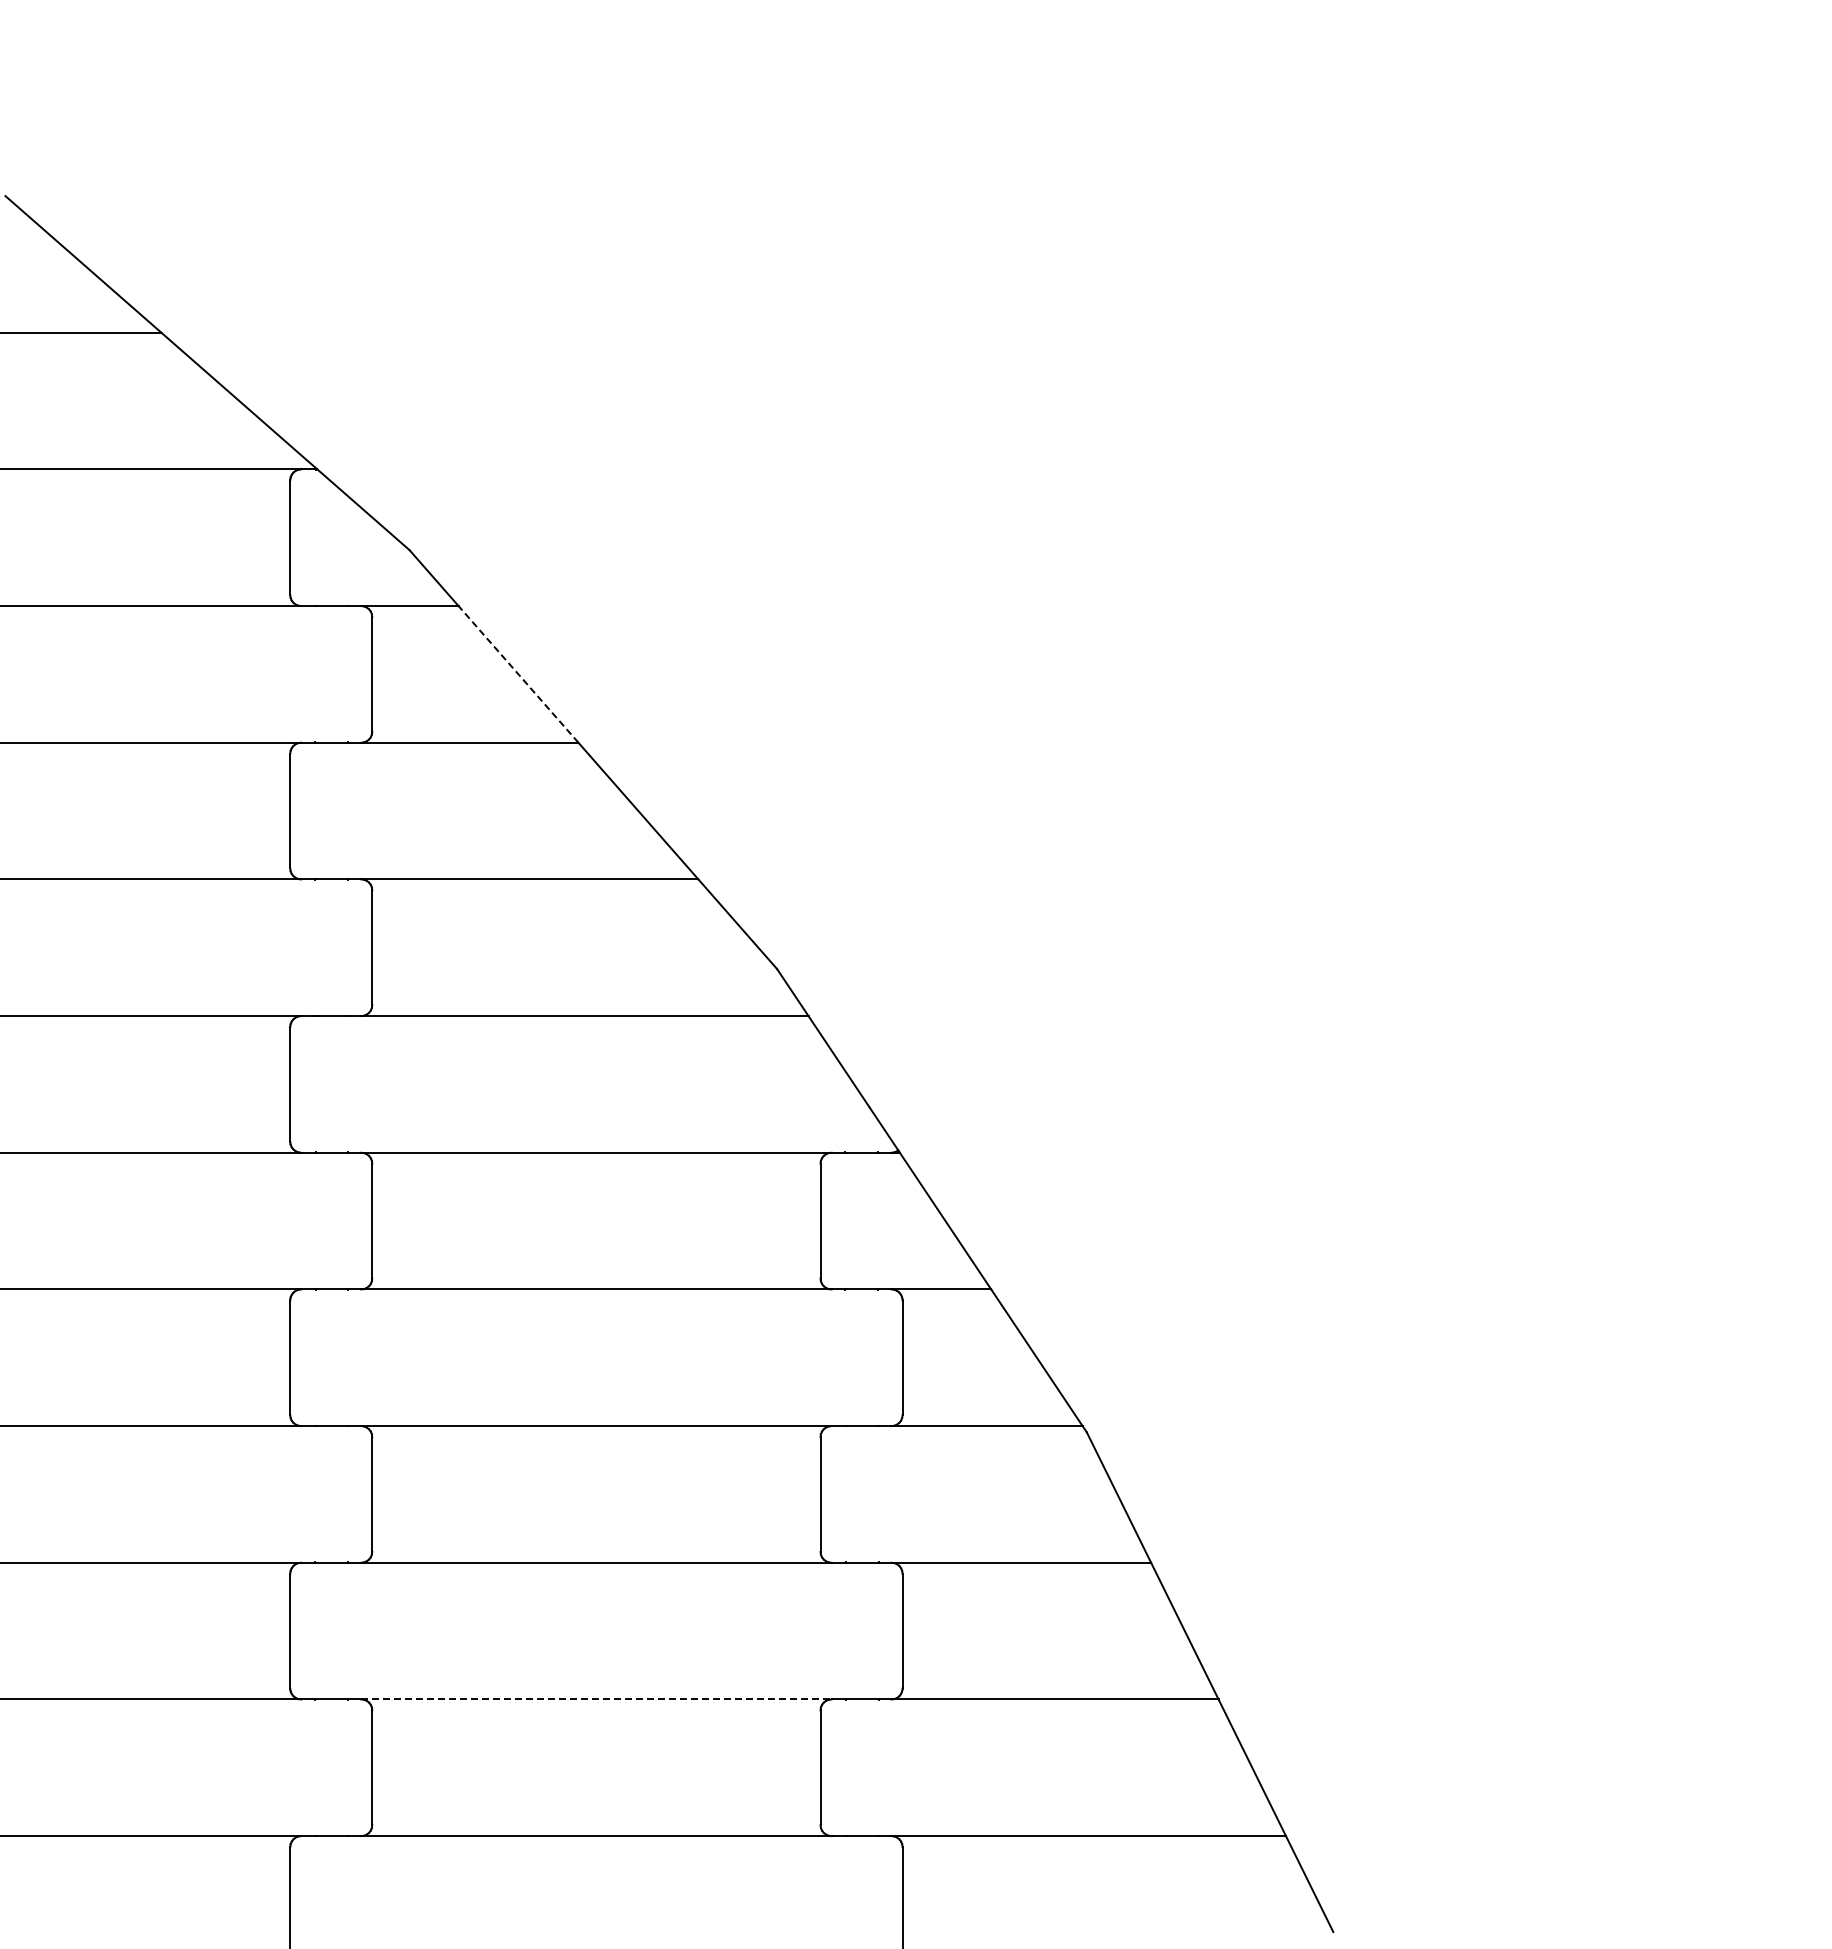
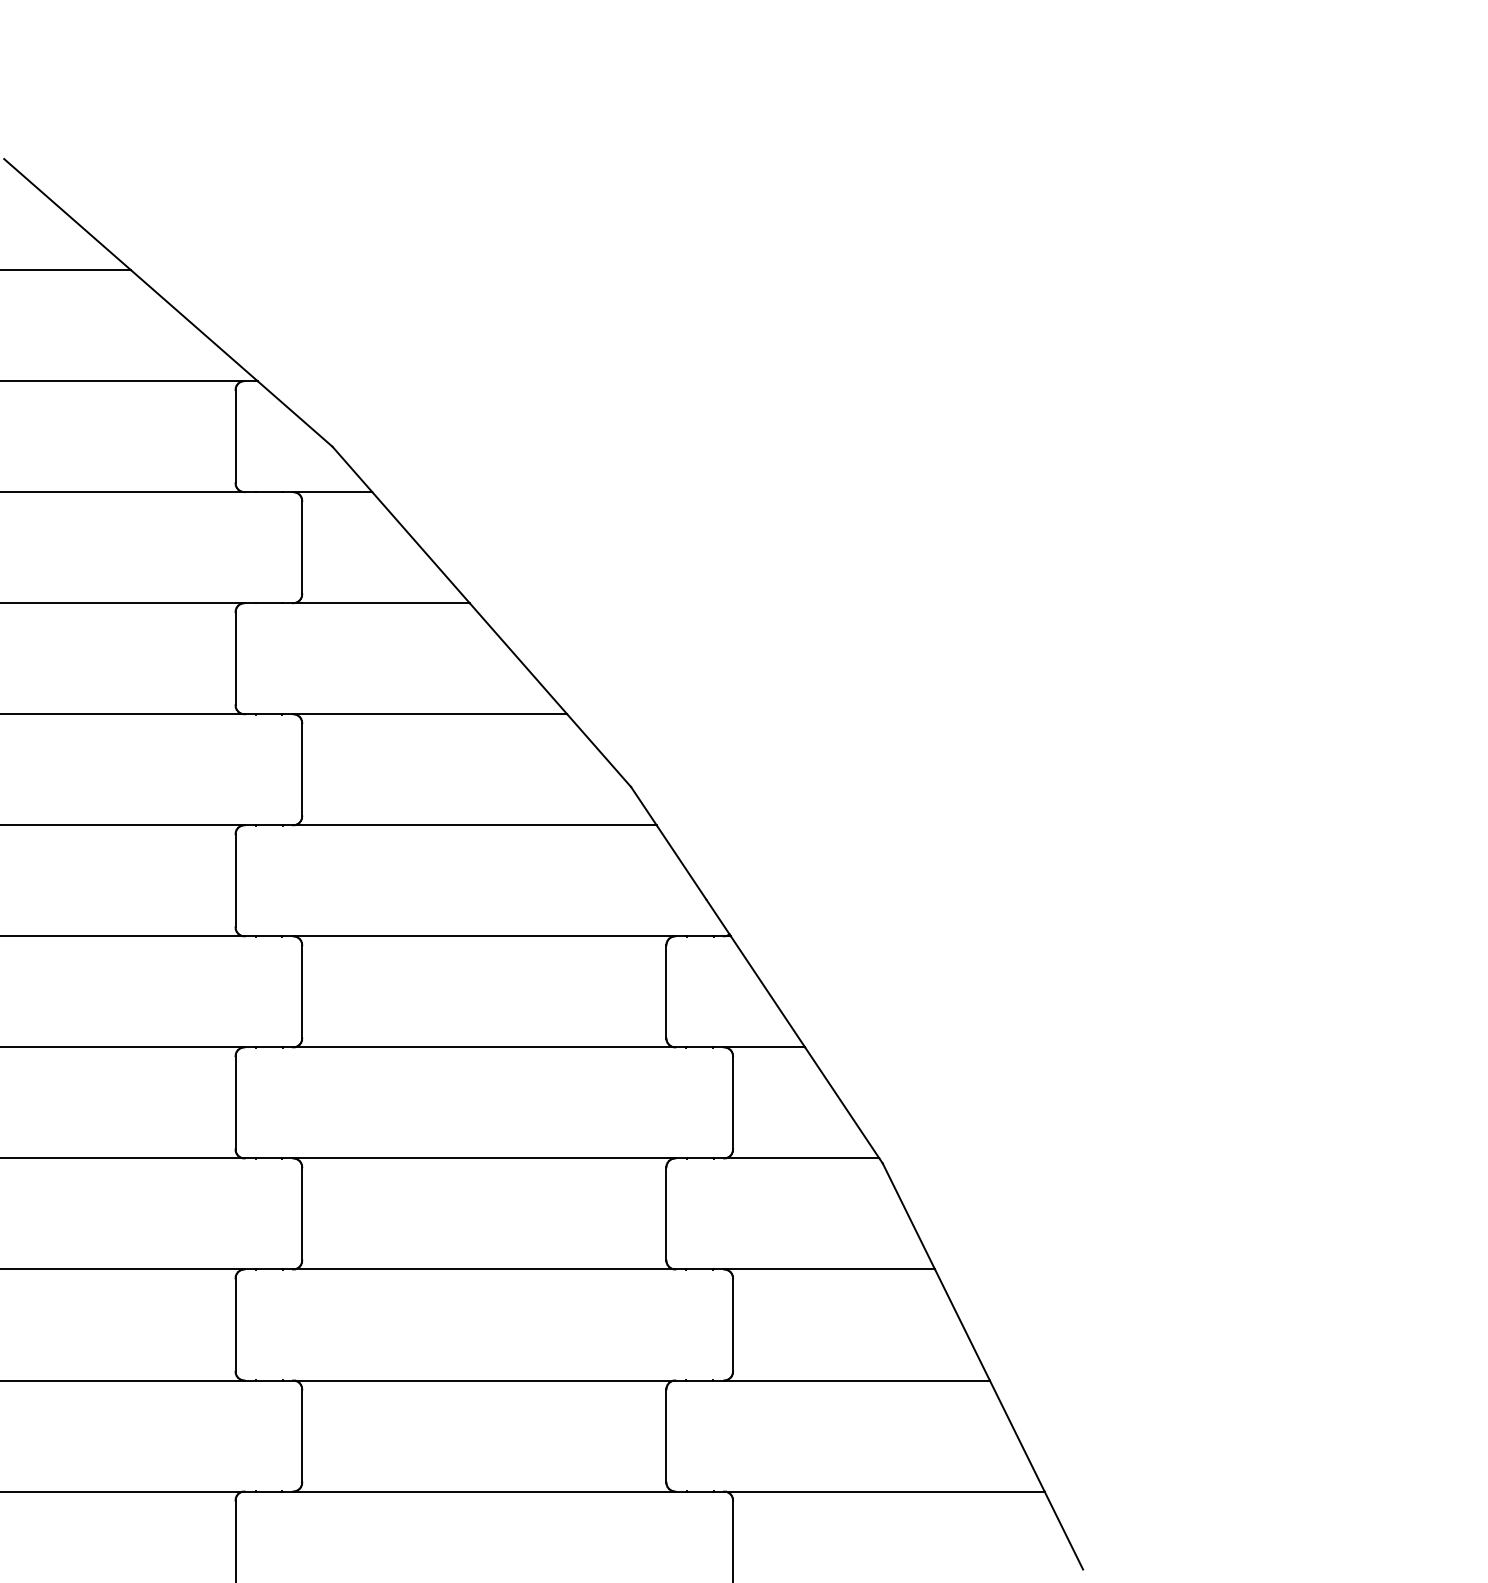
line: (518, 674) -> (421, 547), dashed -> solid
line: (596, 1699) -> (484, 1380), dashed -> solid

